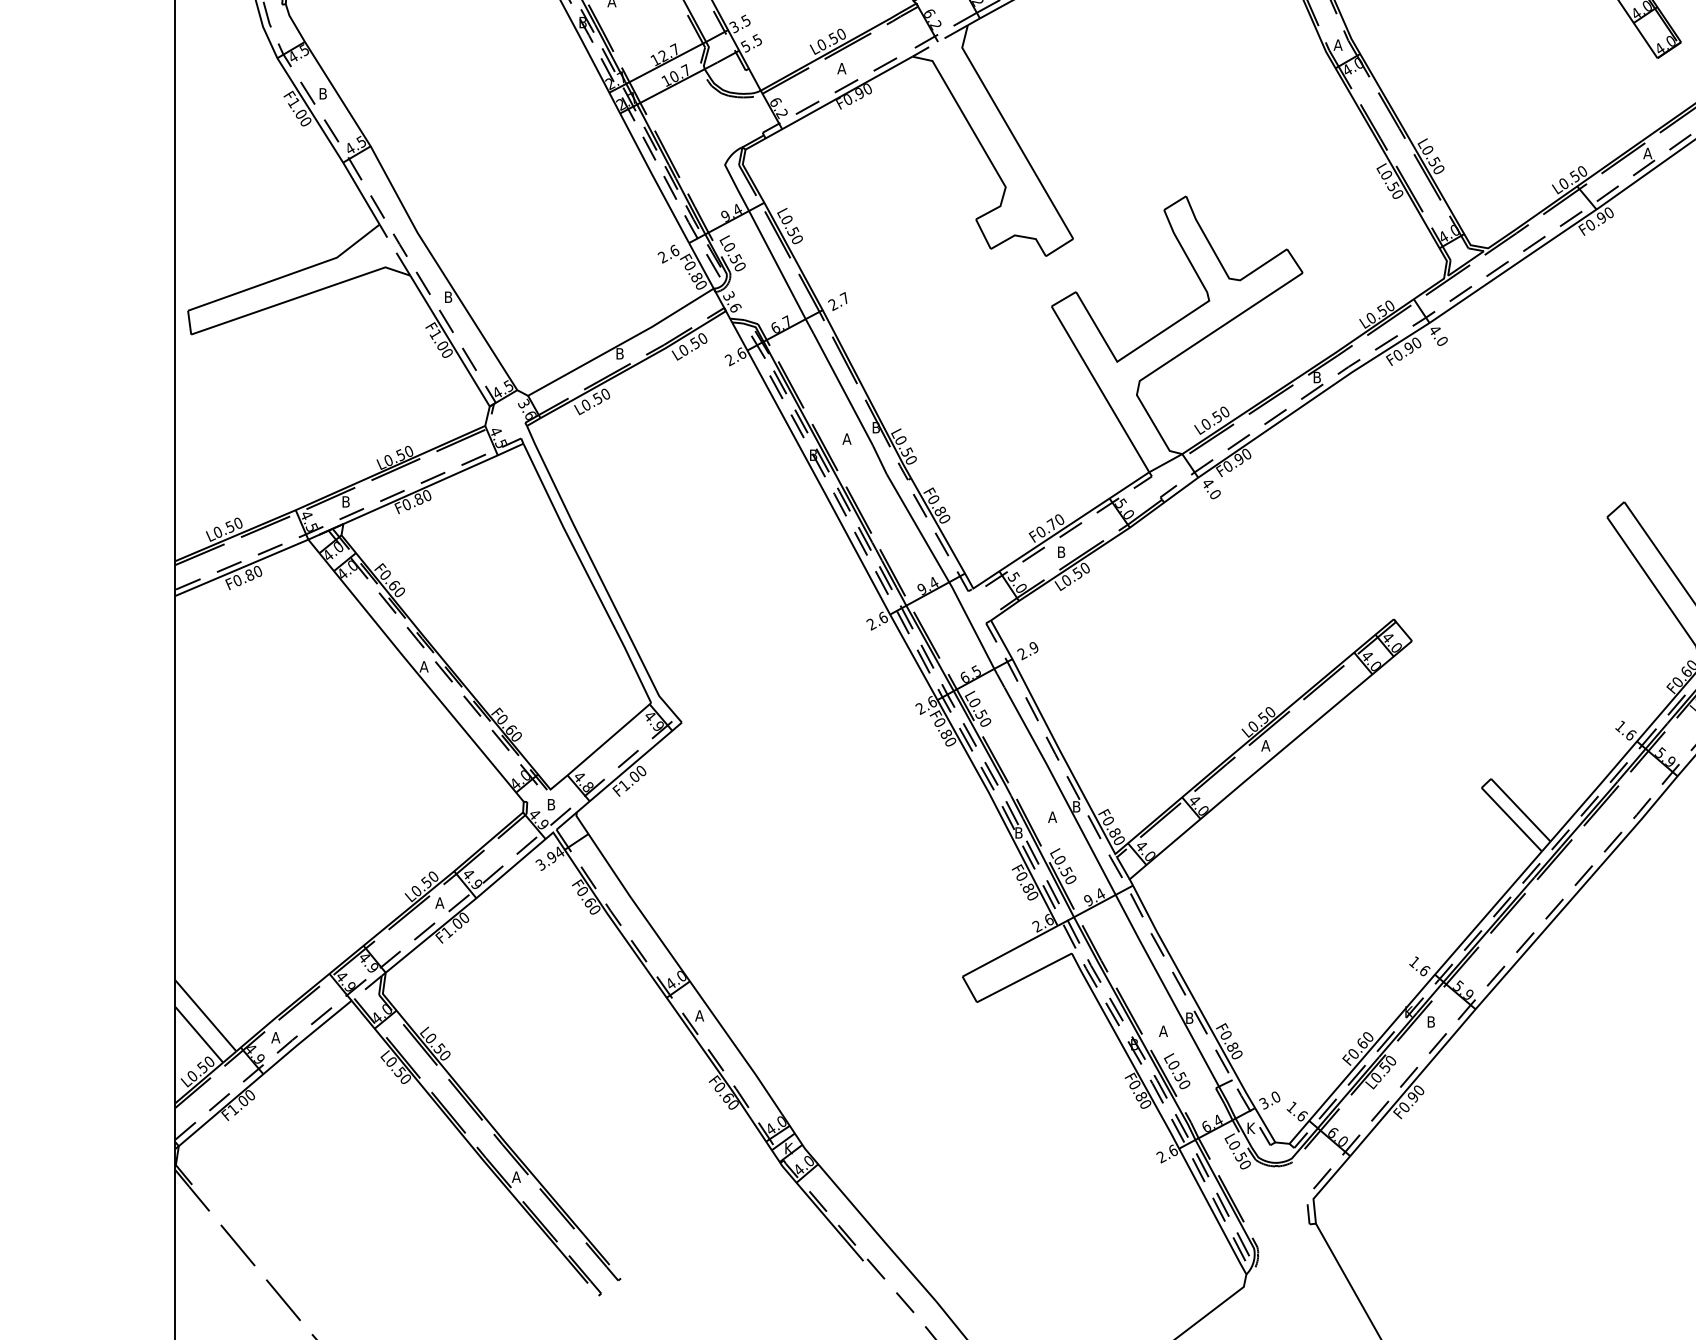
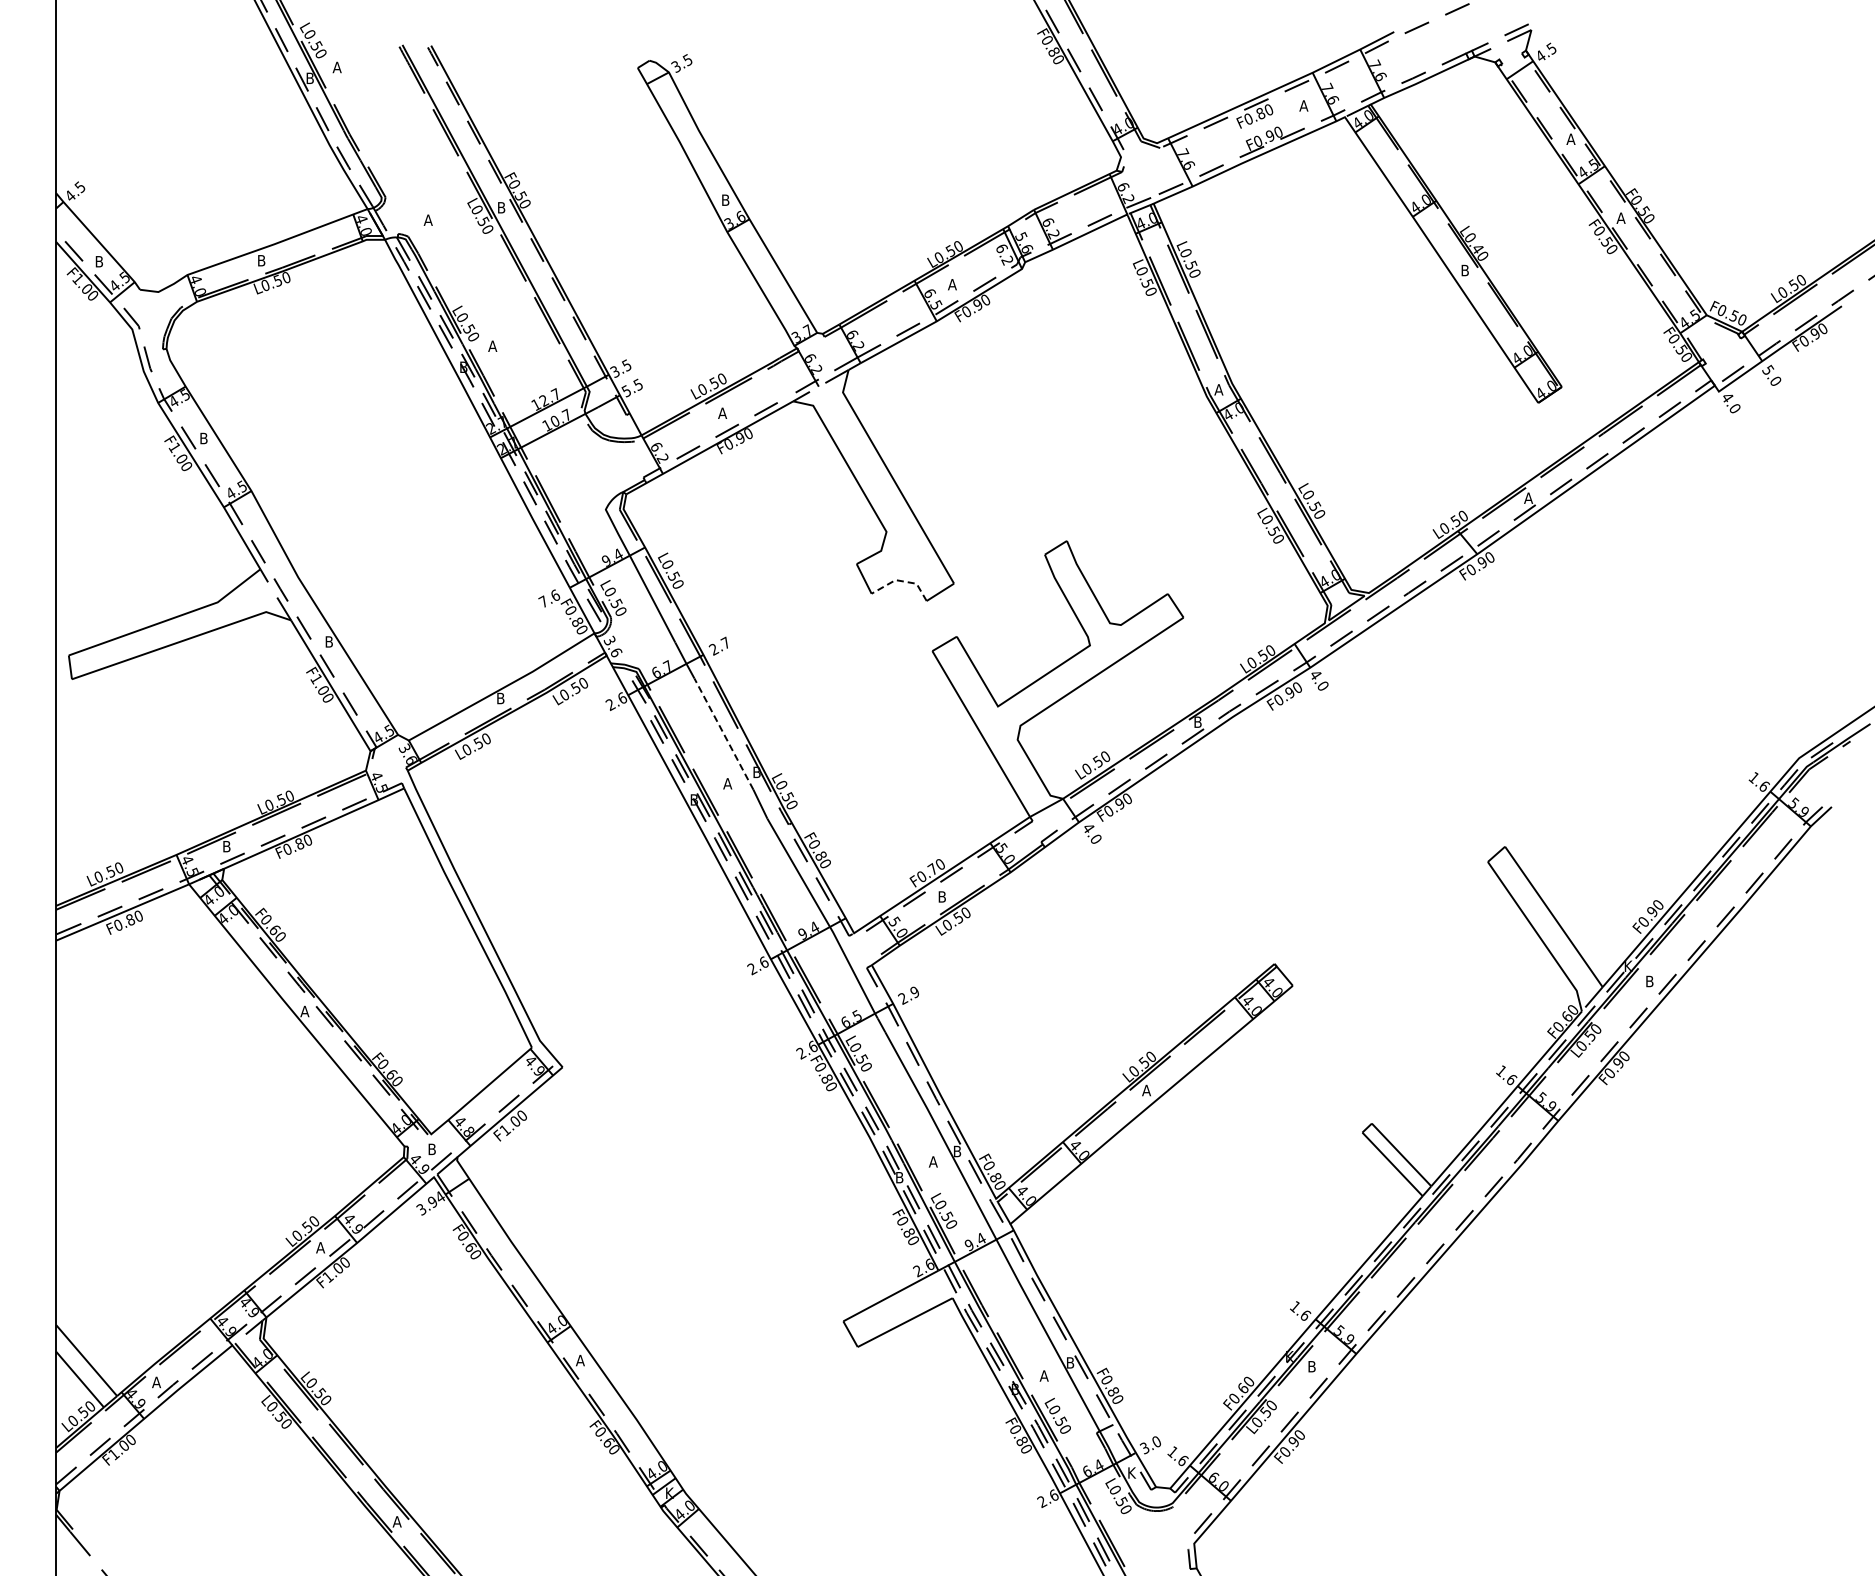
line: (1021, 236) -> (902, 581), solid -> dashed
text: (662, 256) -> (543, 601), 2.6 -> 7.6
line: (842, 389) -> (723, 734), solid -> dashed

